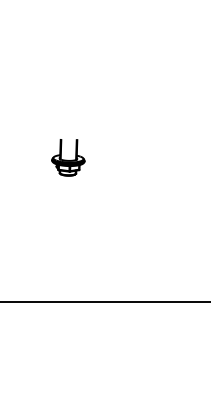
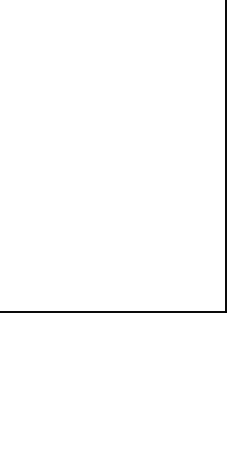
part: (67, 157) -> (65, 154), removed

